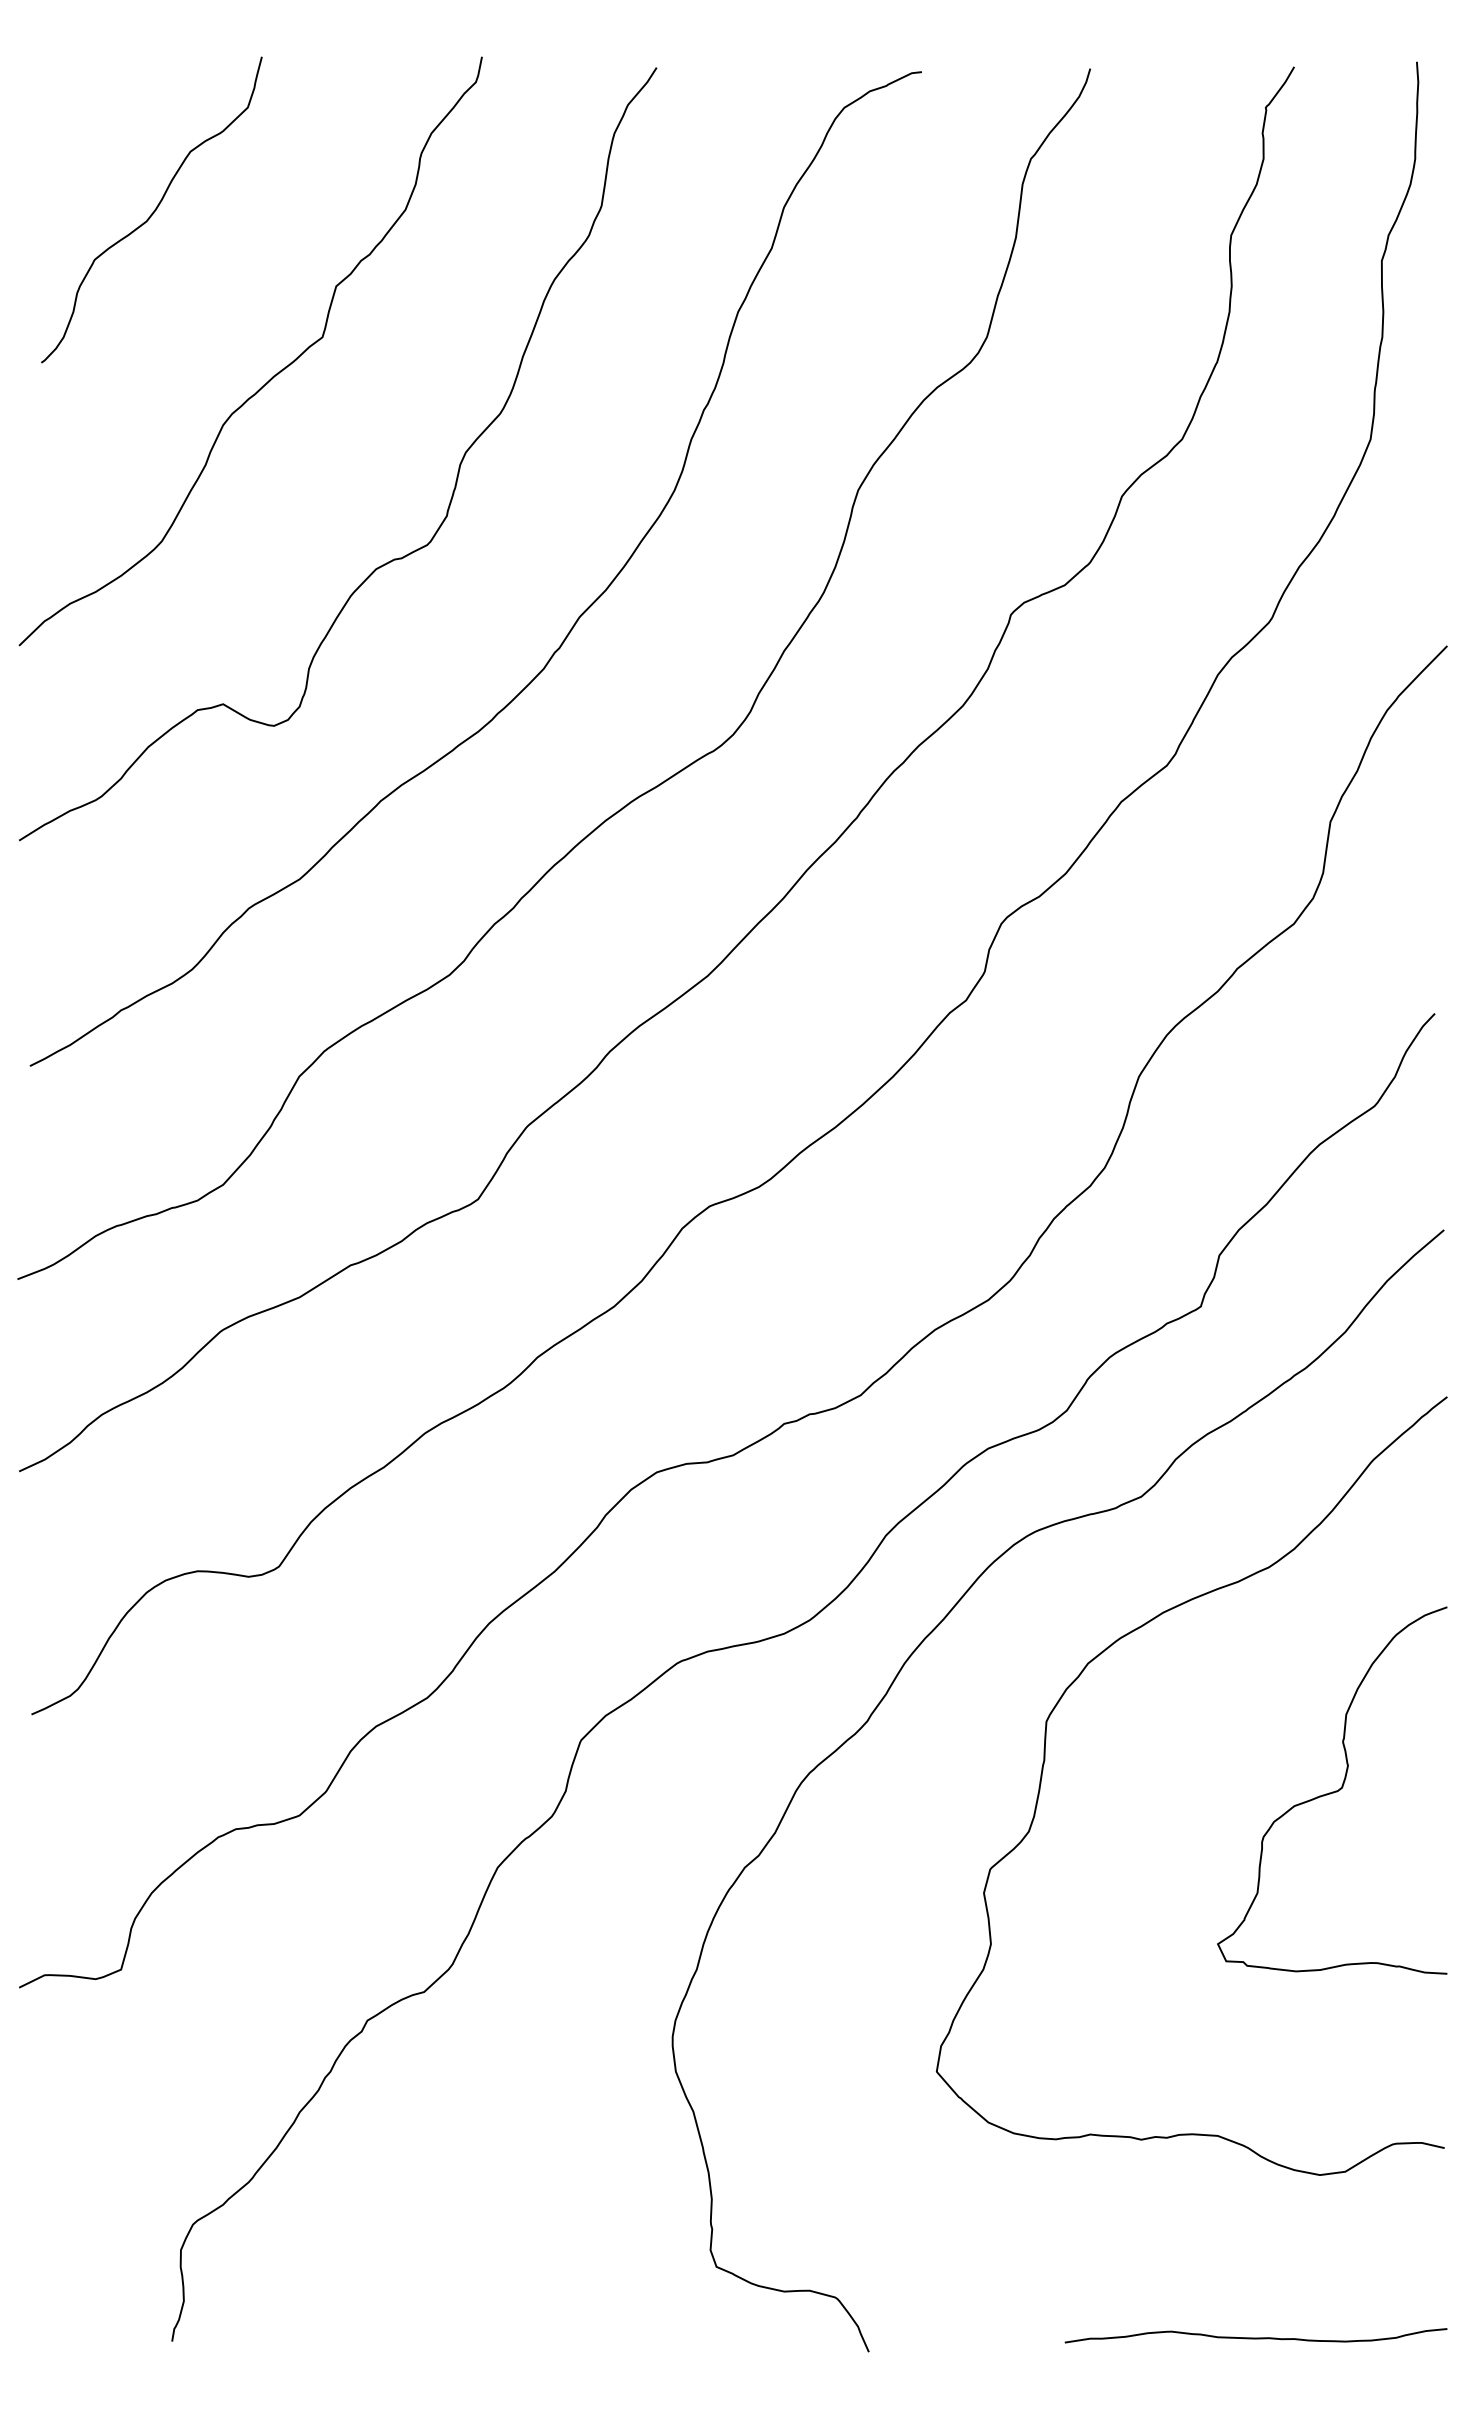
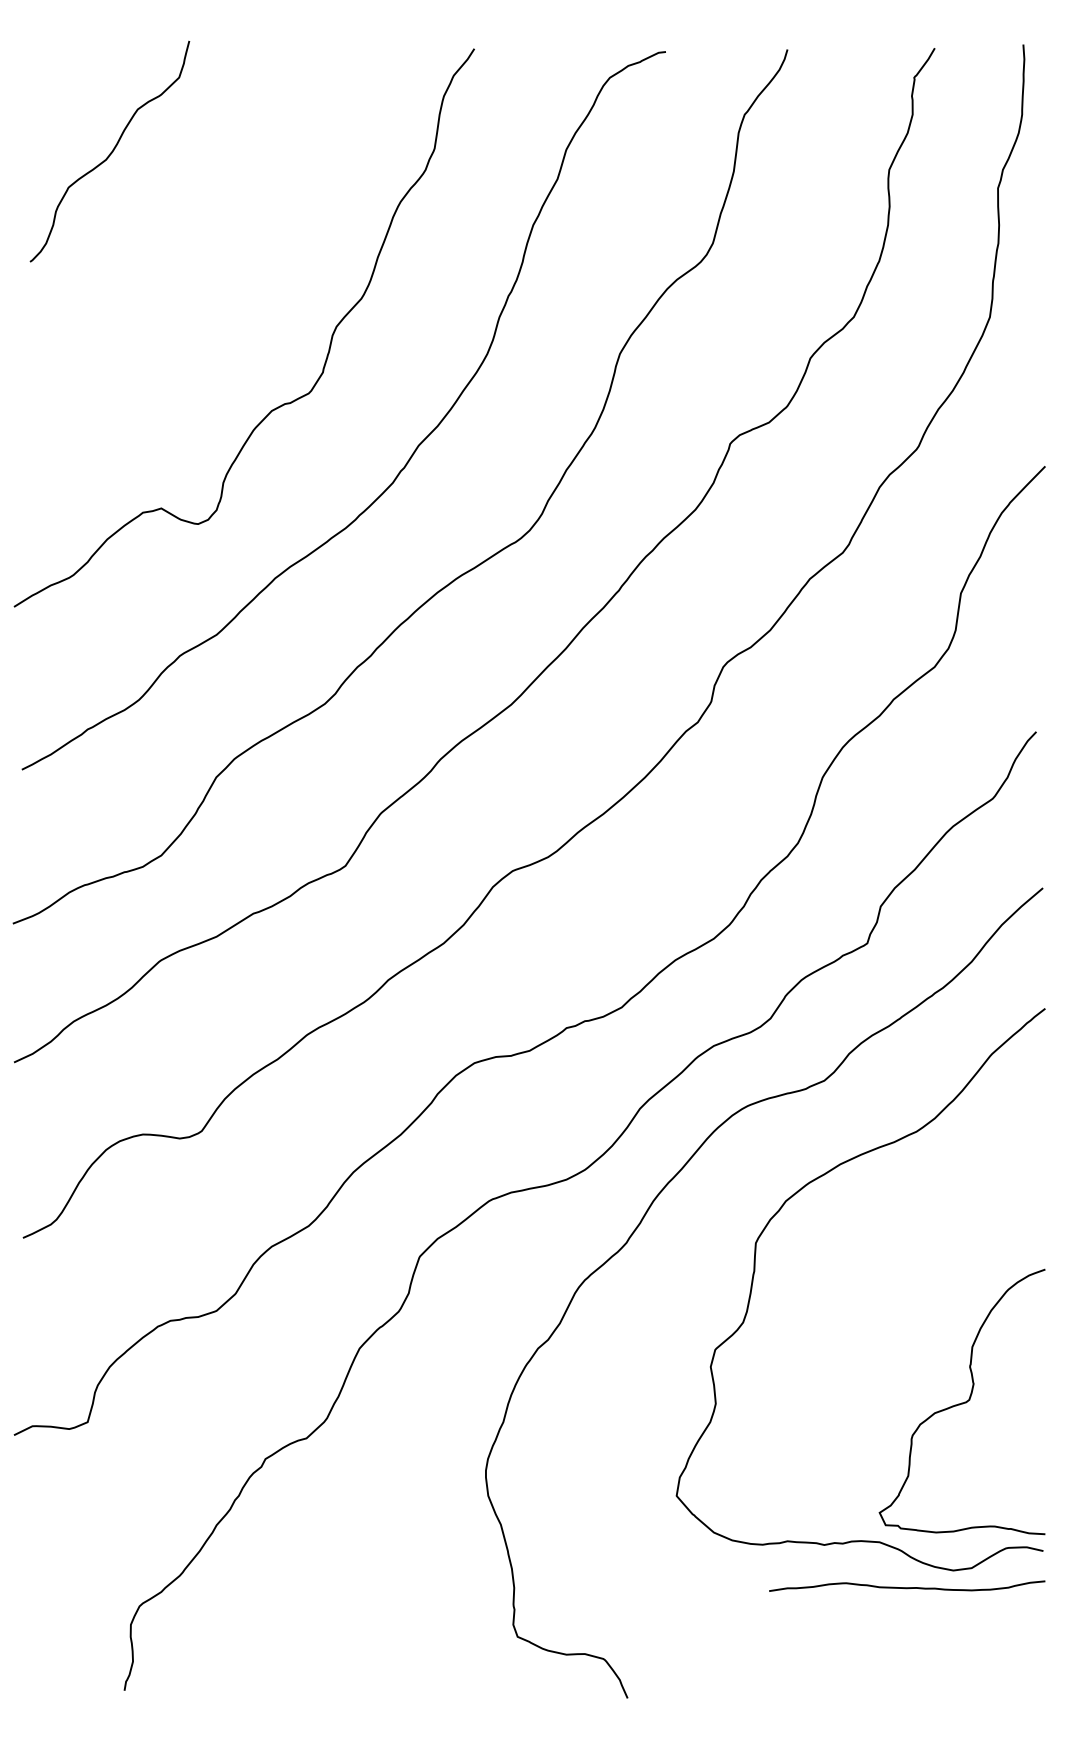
curve: (273, 375) -> (197, 271), removed
curve: (1332, 1791) -> (962, 1402), moved
curve: (1255, 2337) -> (906, 1587), moved

